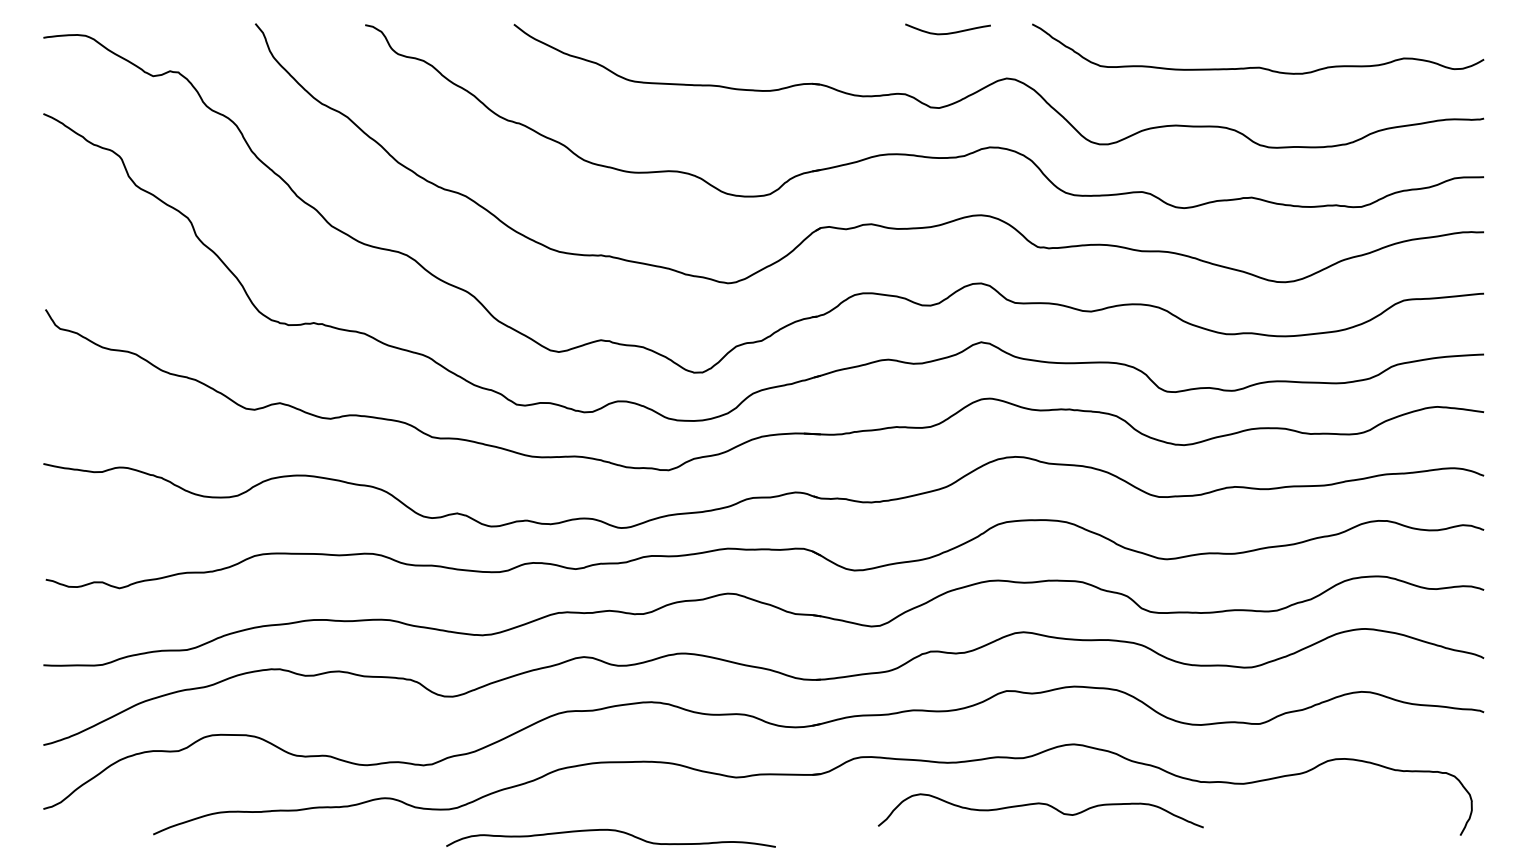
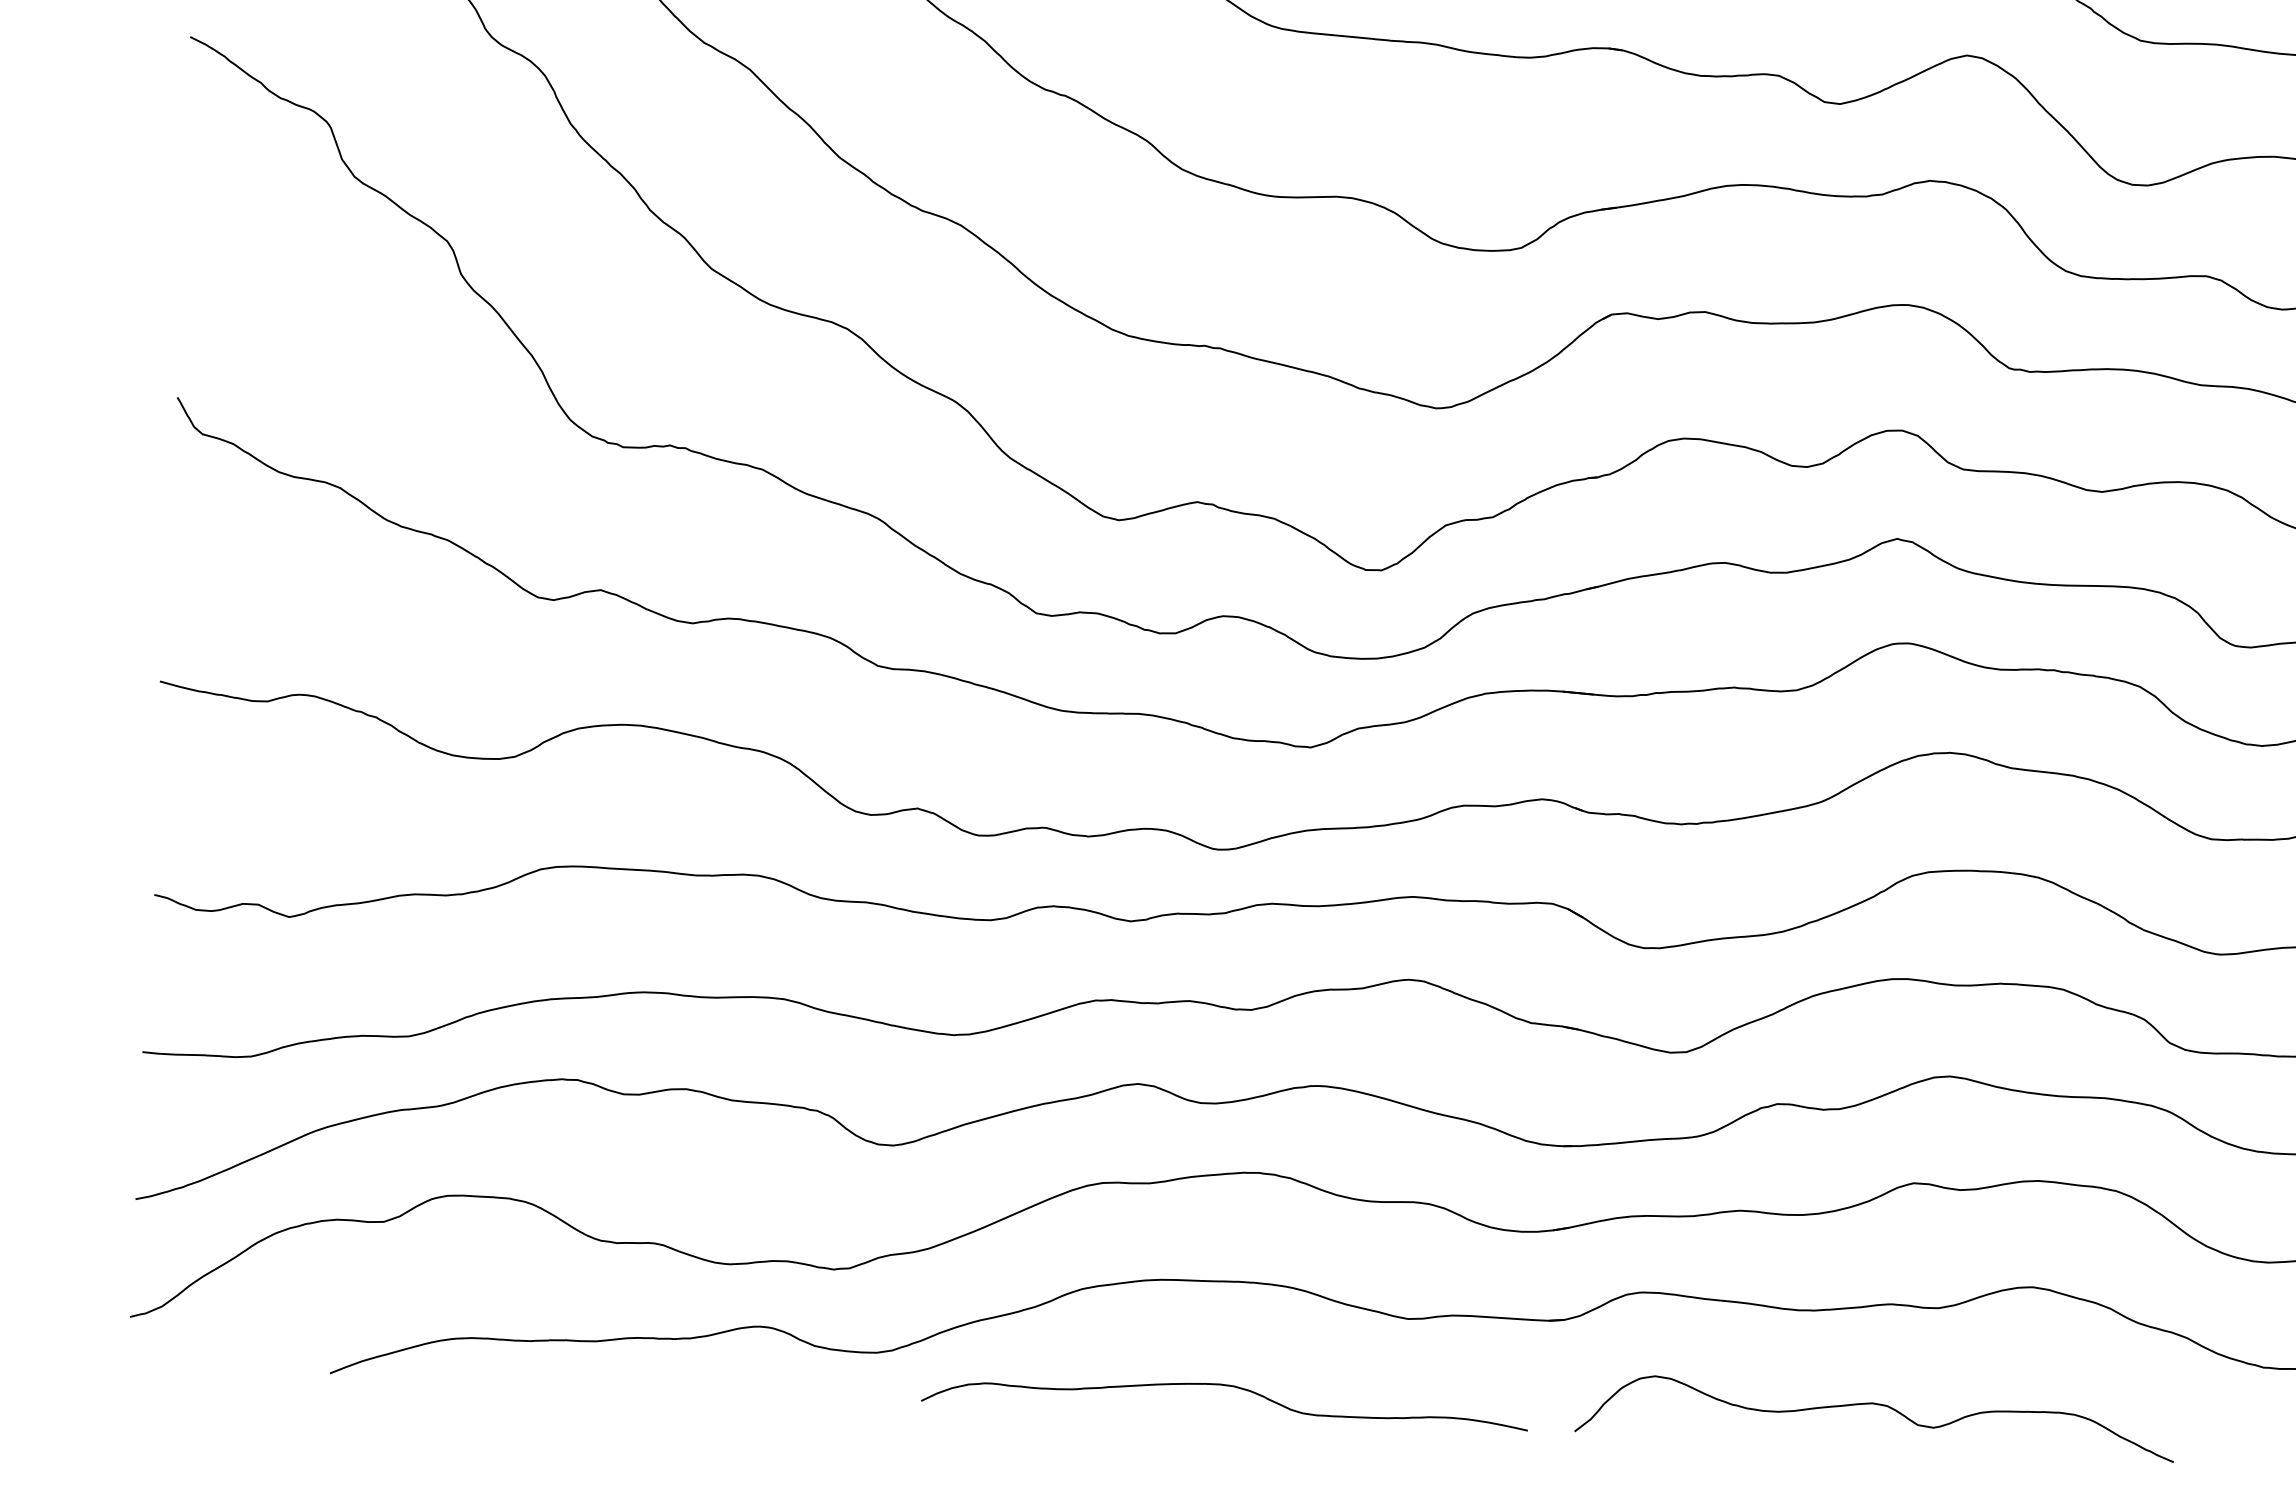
curve: (1040, 804) -> (1875, 1405), moved
curve: (612, 831) -> (1228, 1387), moved

